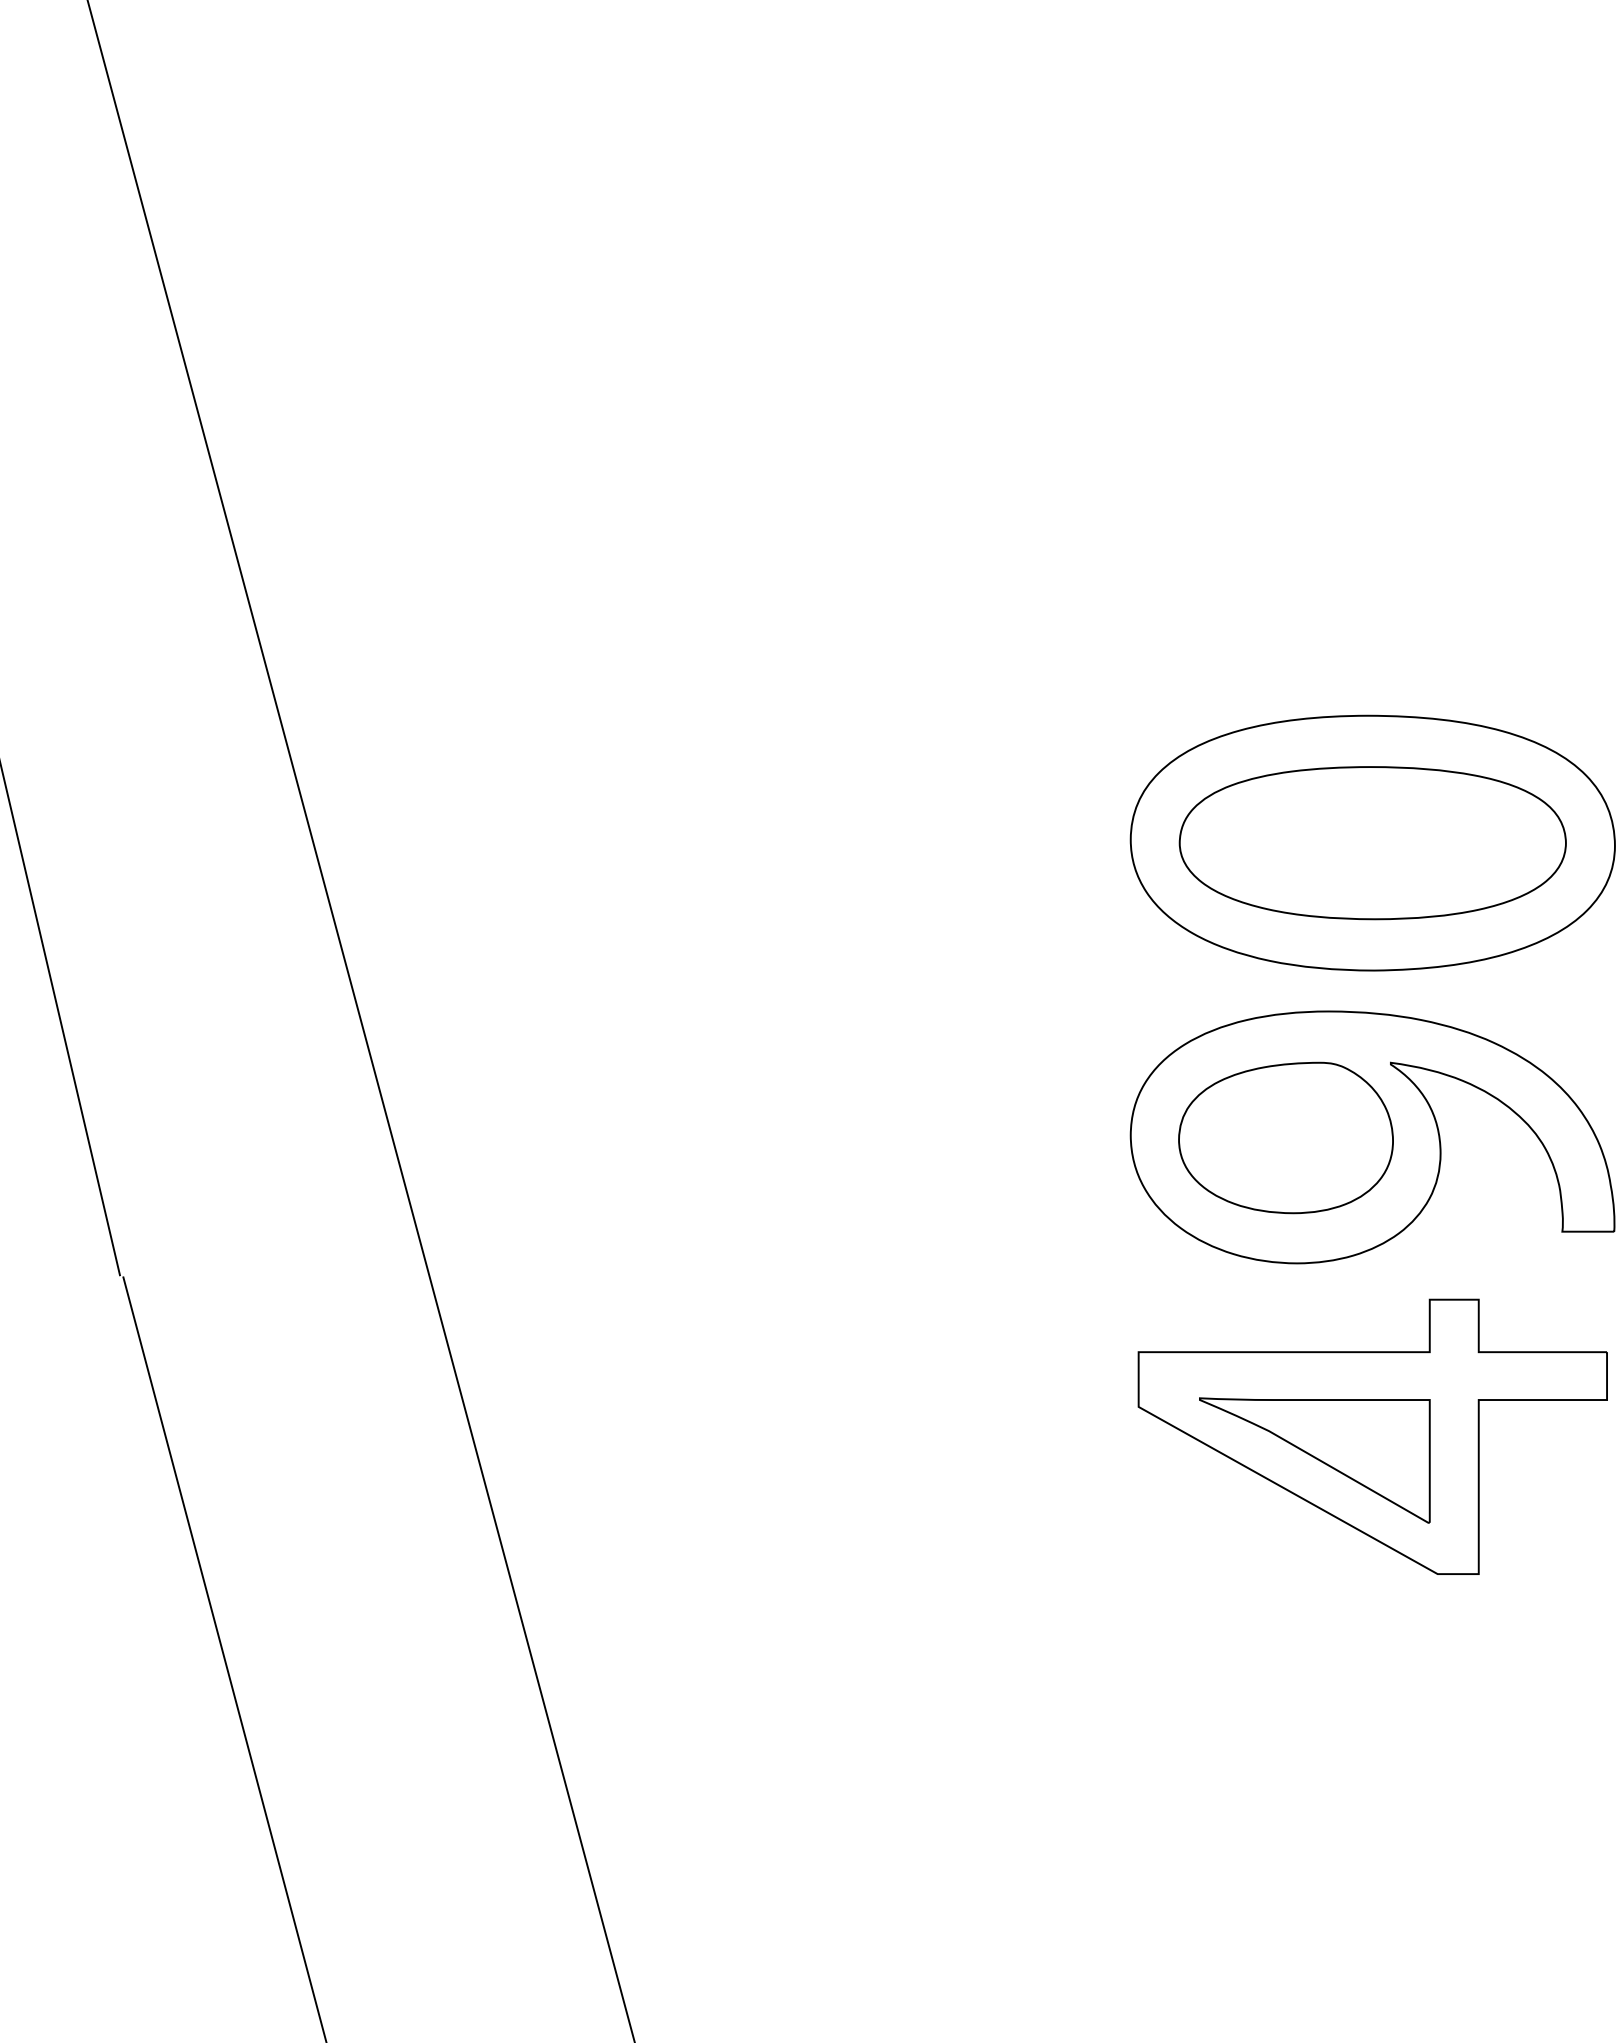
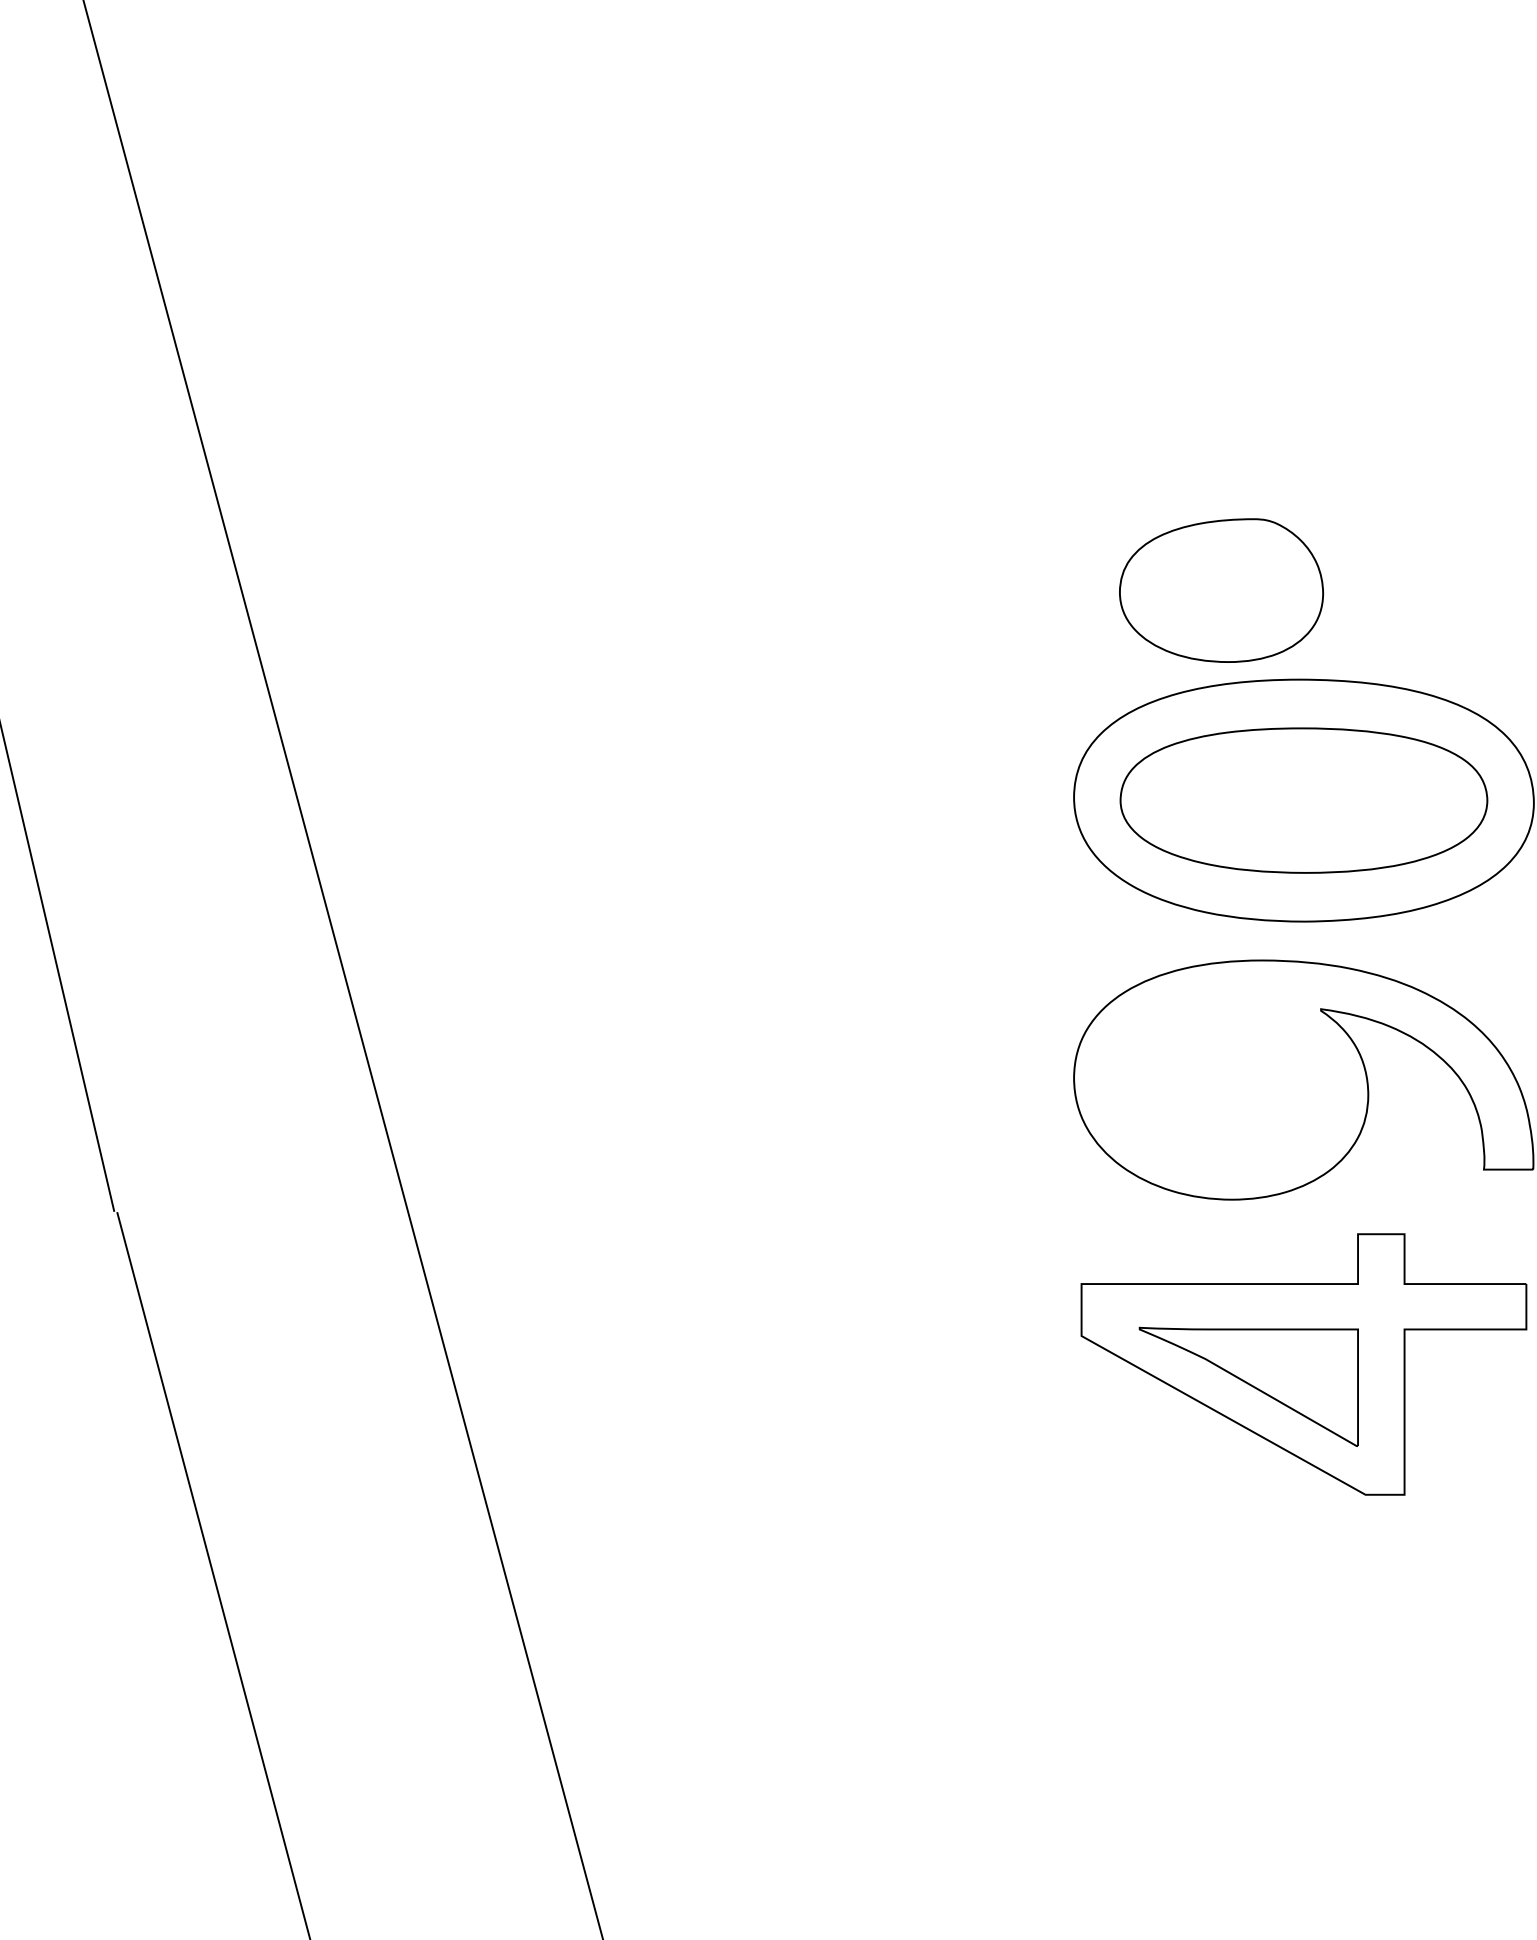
part: (1286, 1137) -> (1221, 590), moved

